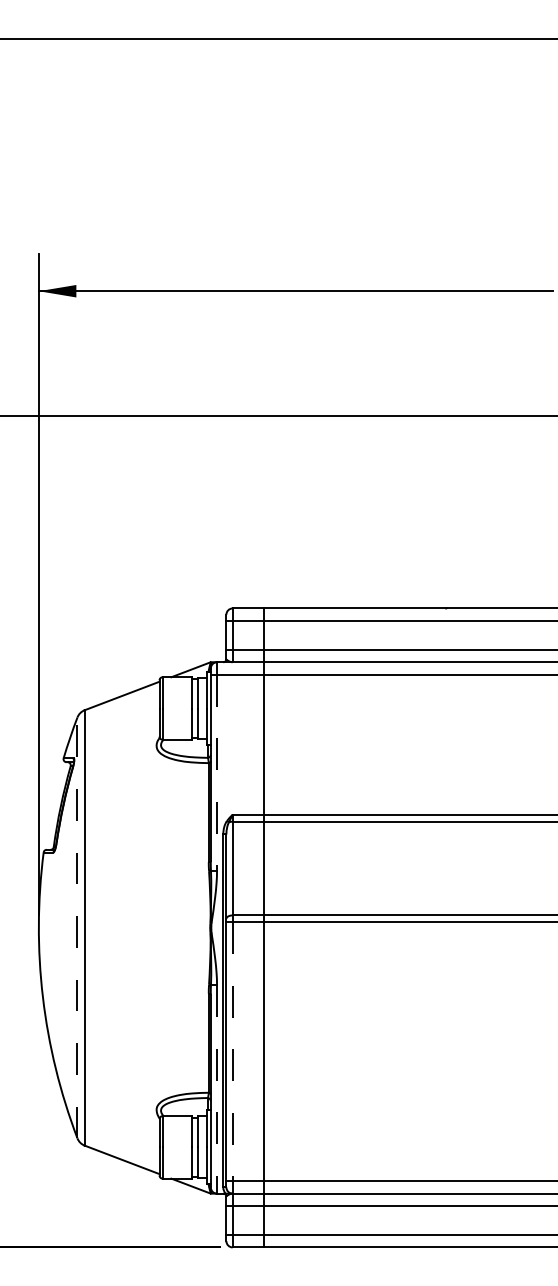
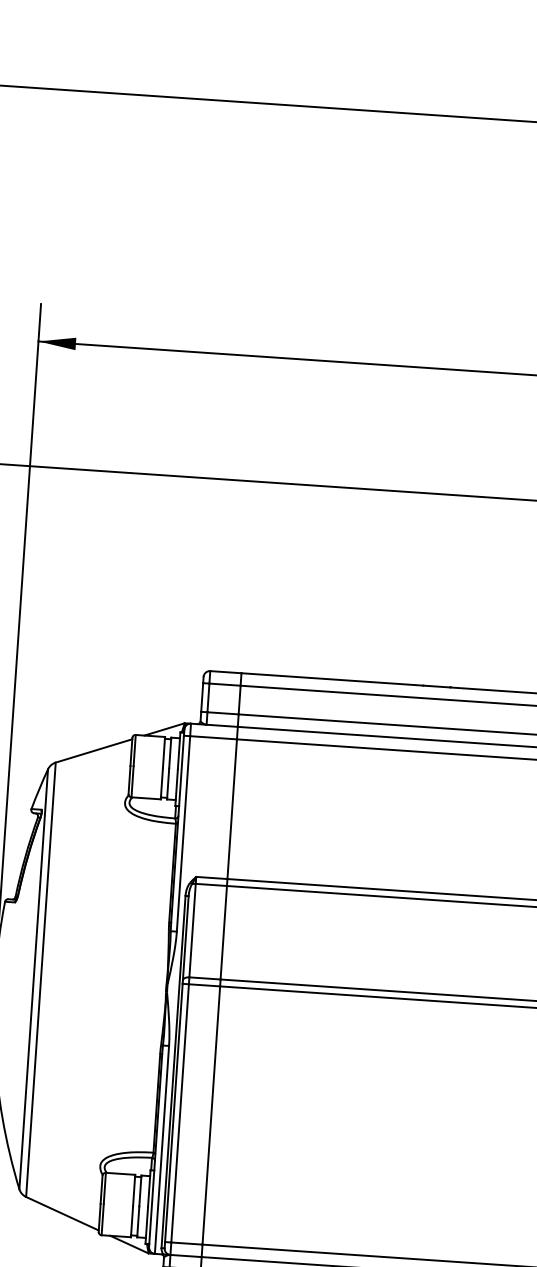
line: (217, 772) -> (183, 833), dashed -> solid
line: (77, 927) -> (33, 978), dashed -> solid
line: (232, 1052) -> (179, 1114), dashed -> solid
line: (217, 1089) -> (162, 1150), dashed -> solid

